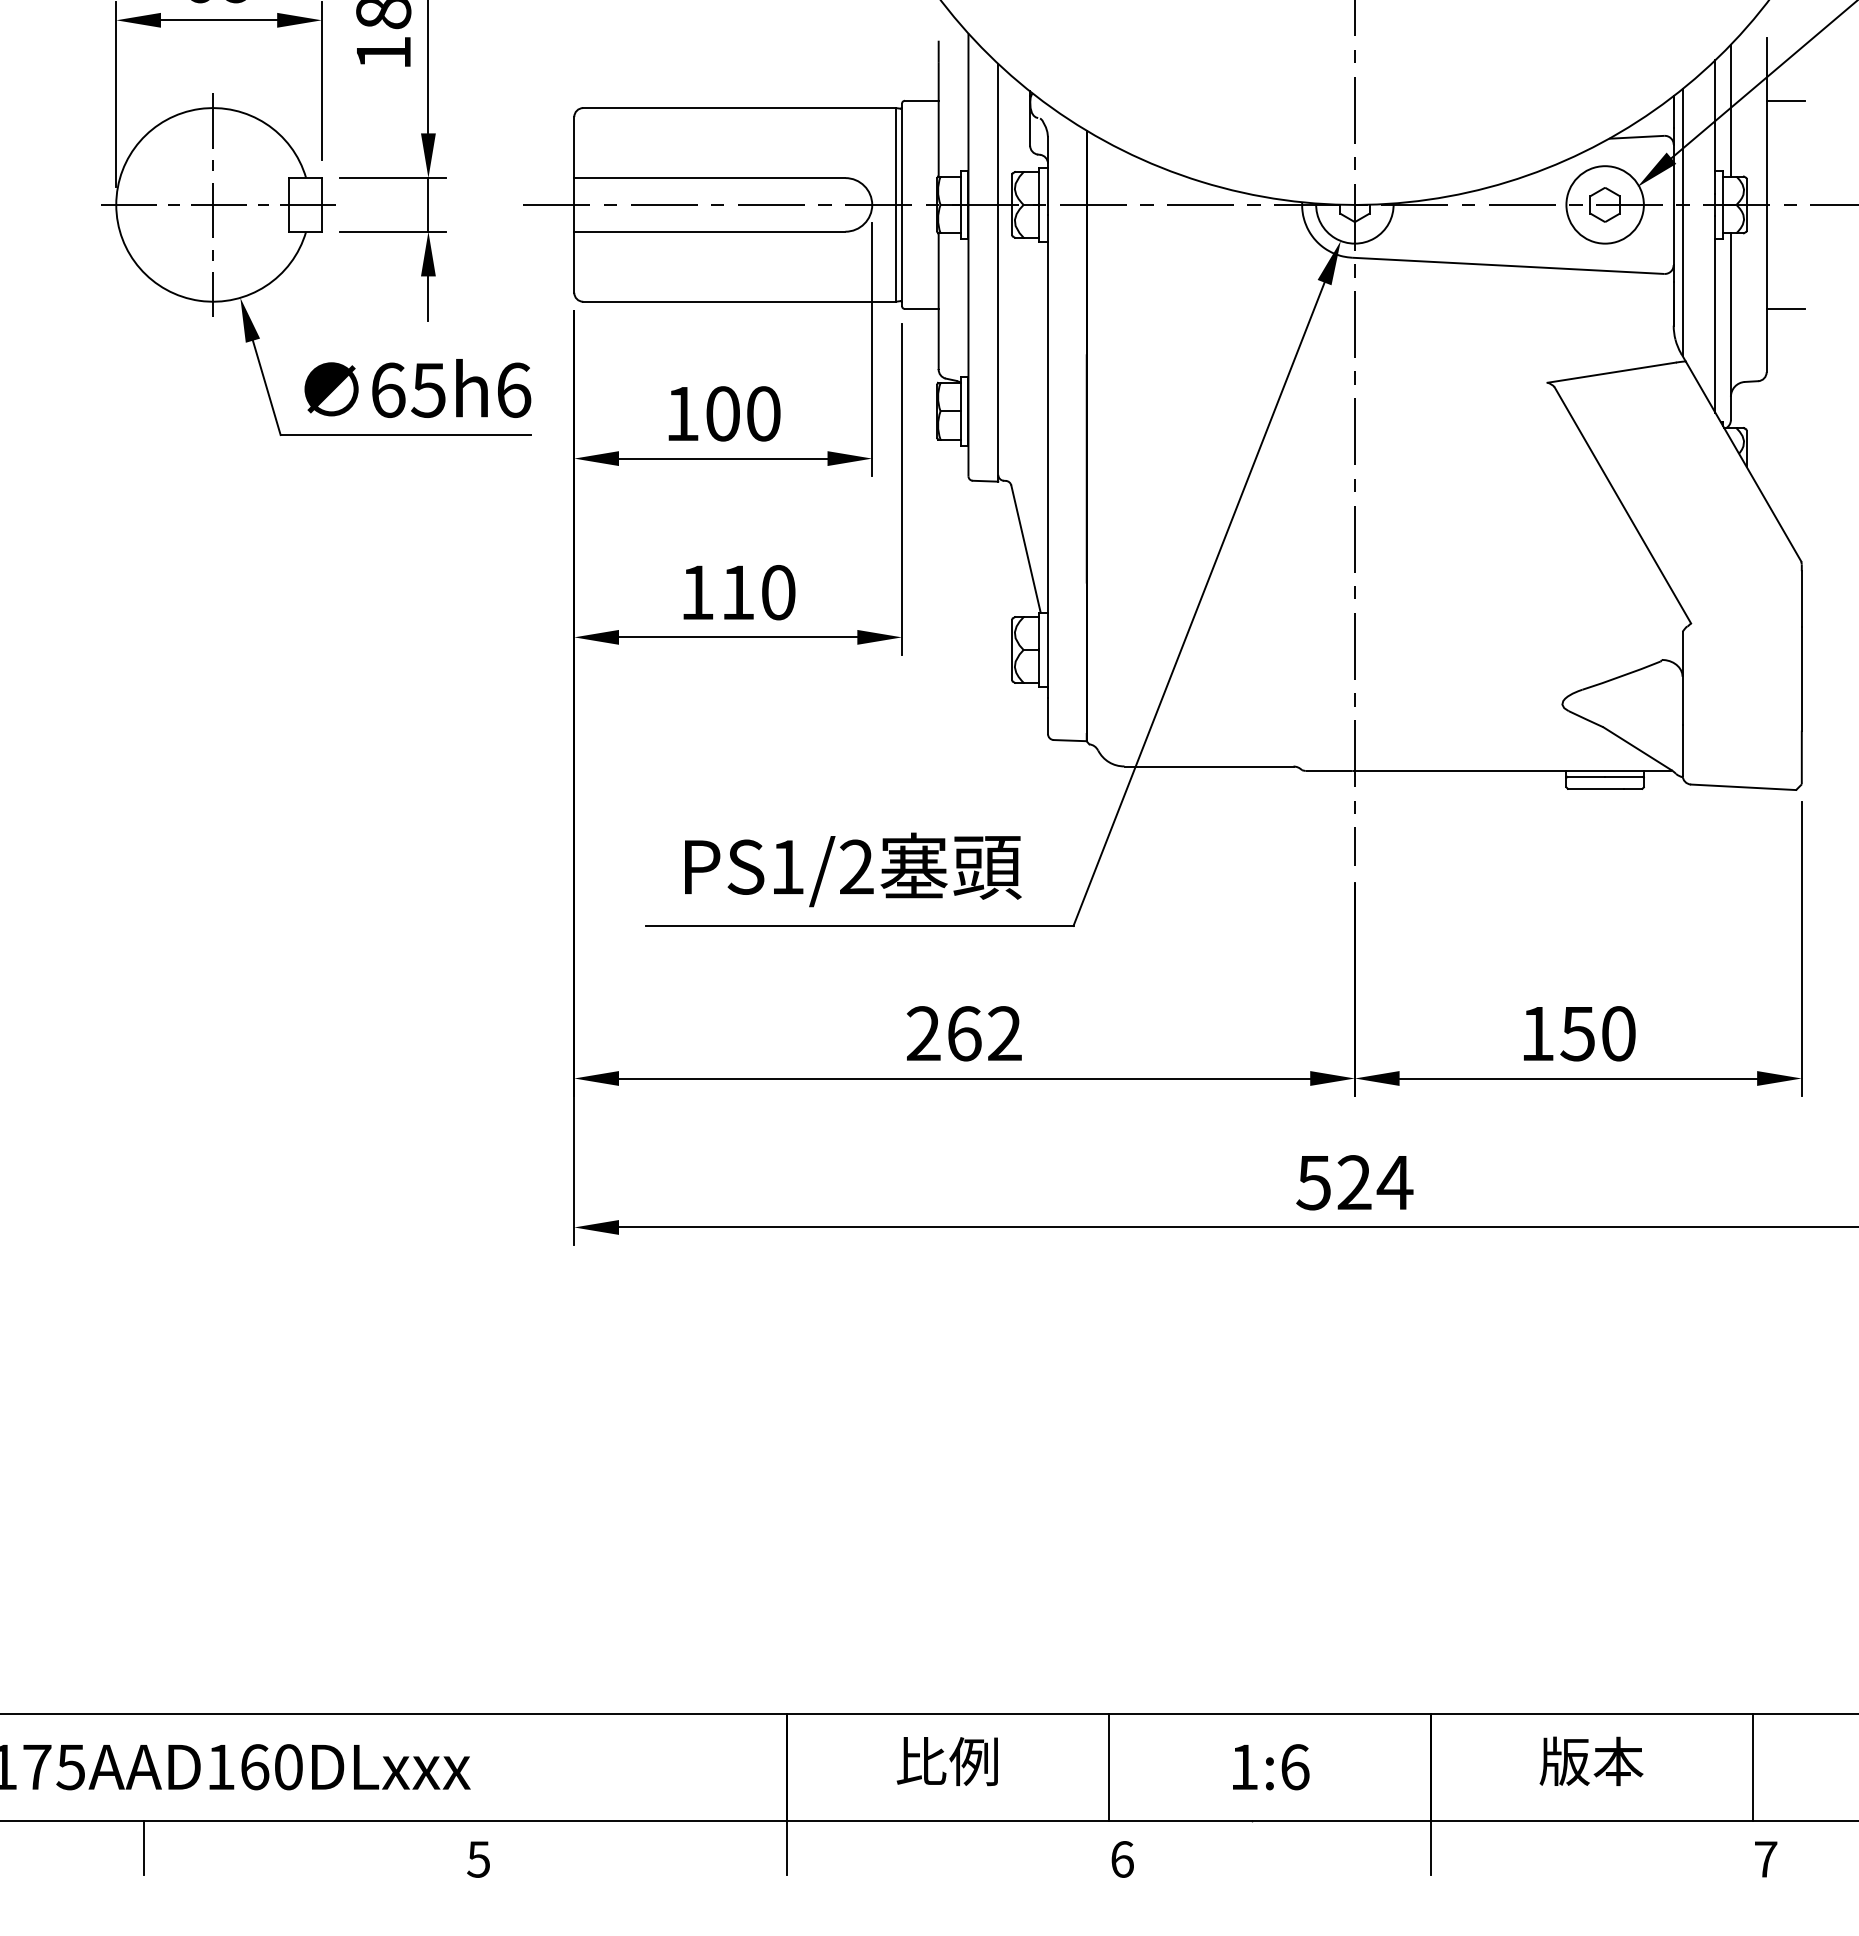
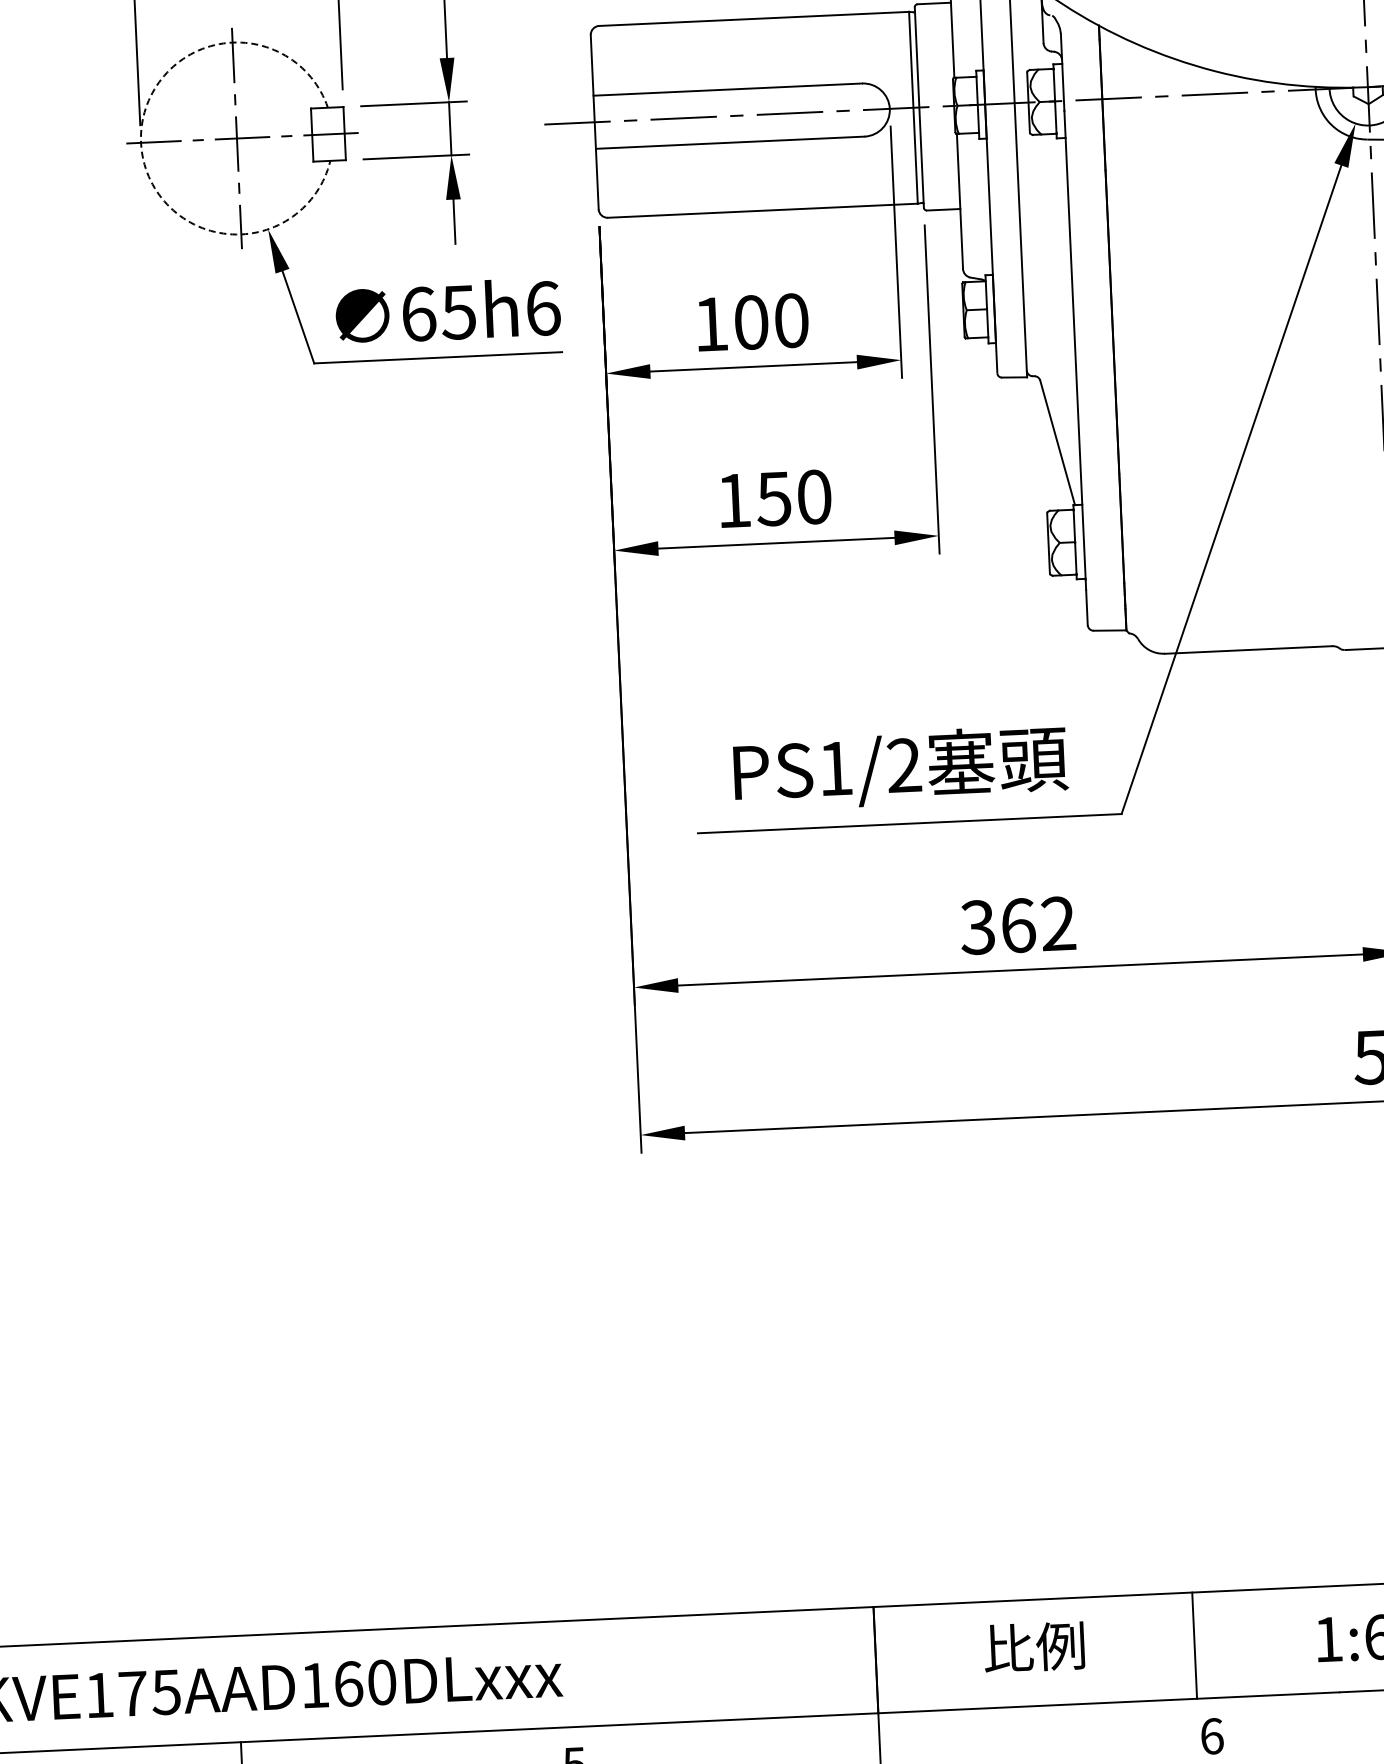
arc: (116, 204) -> (141, 142), solid -> dashed
text: (737, 592) -> (773, 498), 110 -> 150
text: (923, 1033) -> (977, 927), 262 -> 362

